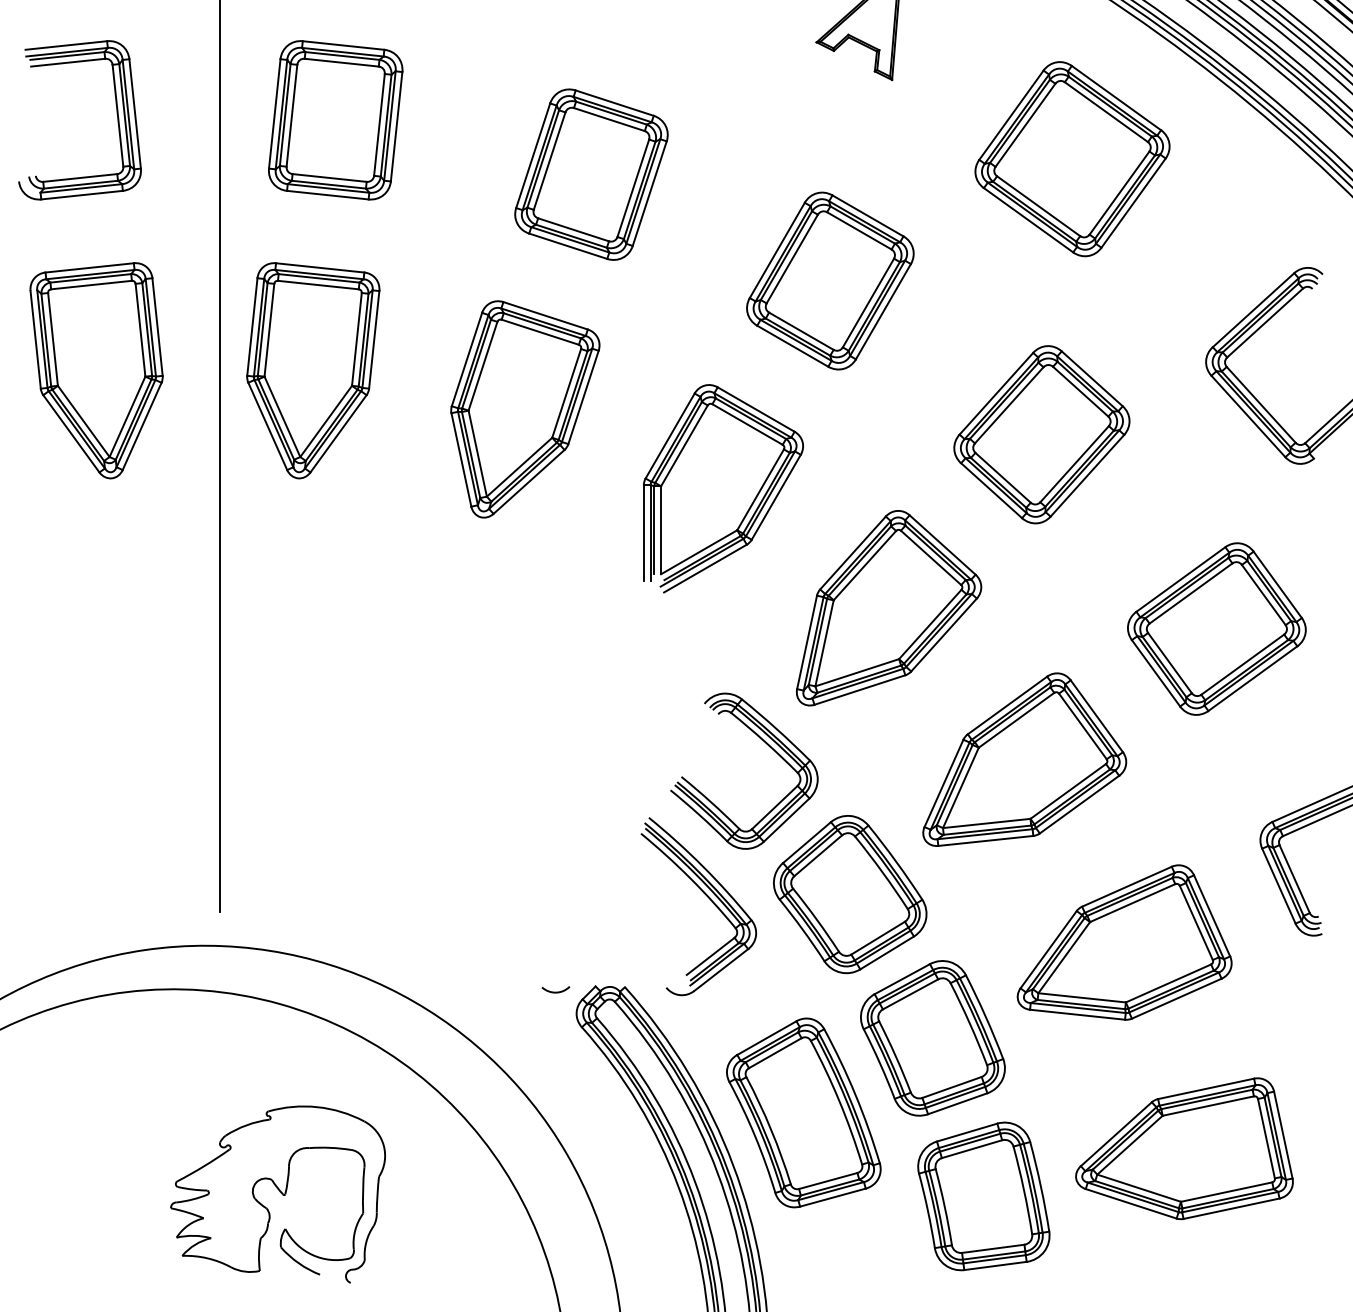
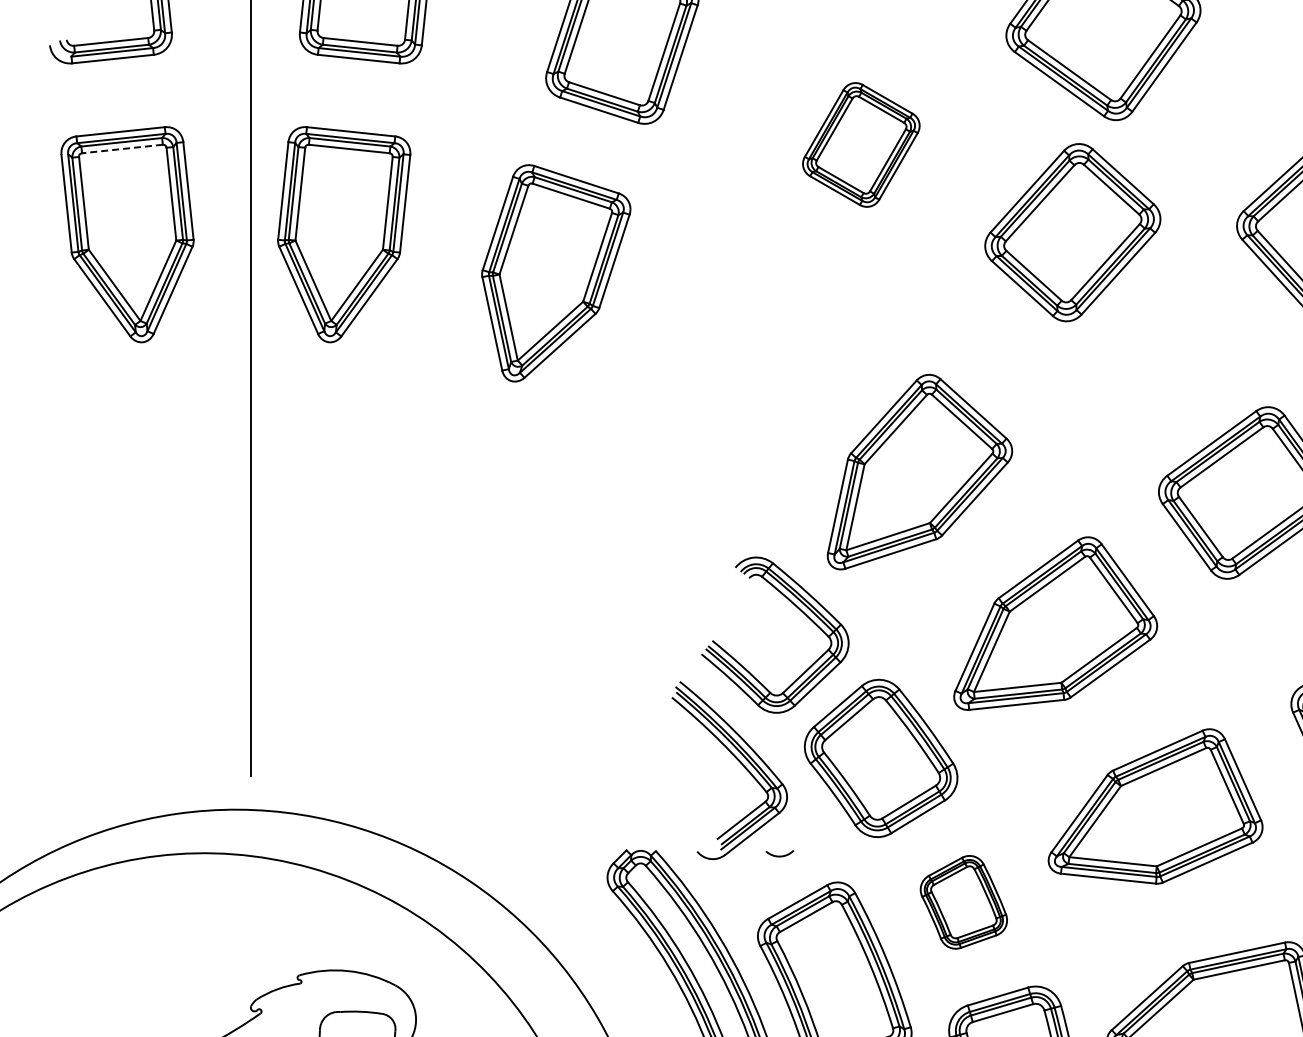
part: (830, 280) -> (861, 144), size x0.7
line: (91, 285) -> (122, 149), solid -> dashed
part: (1041, 434) -> (1072, 232), moved
part: (723, 488) -> (754, 352), removed
curve: (555, 991) -> (779, 855), moved
part: (932, 1038) -> (963, 902), size x0.6

